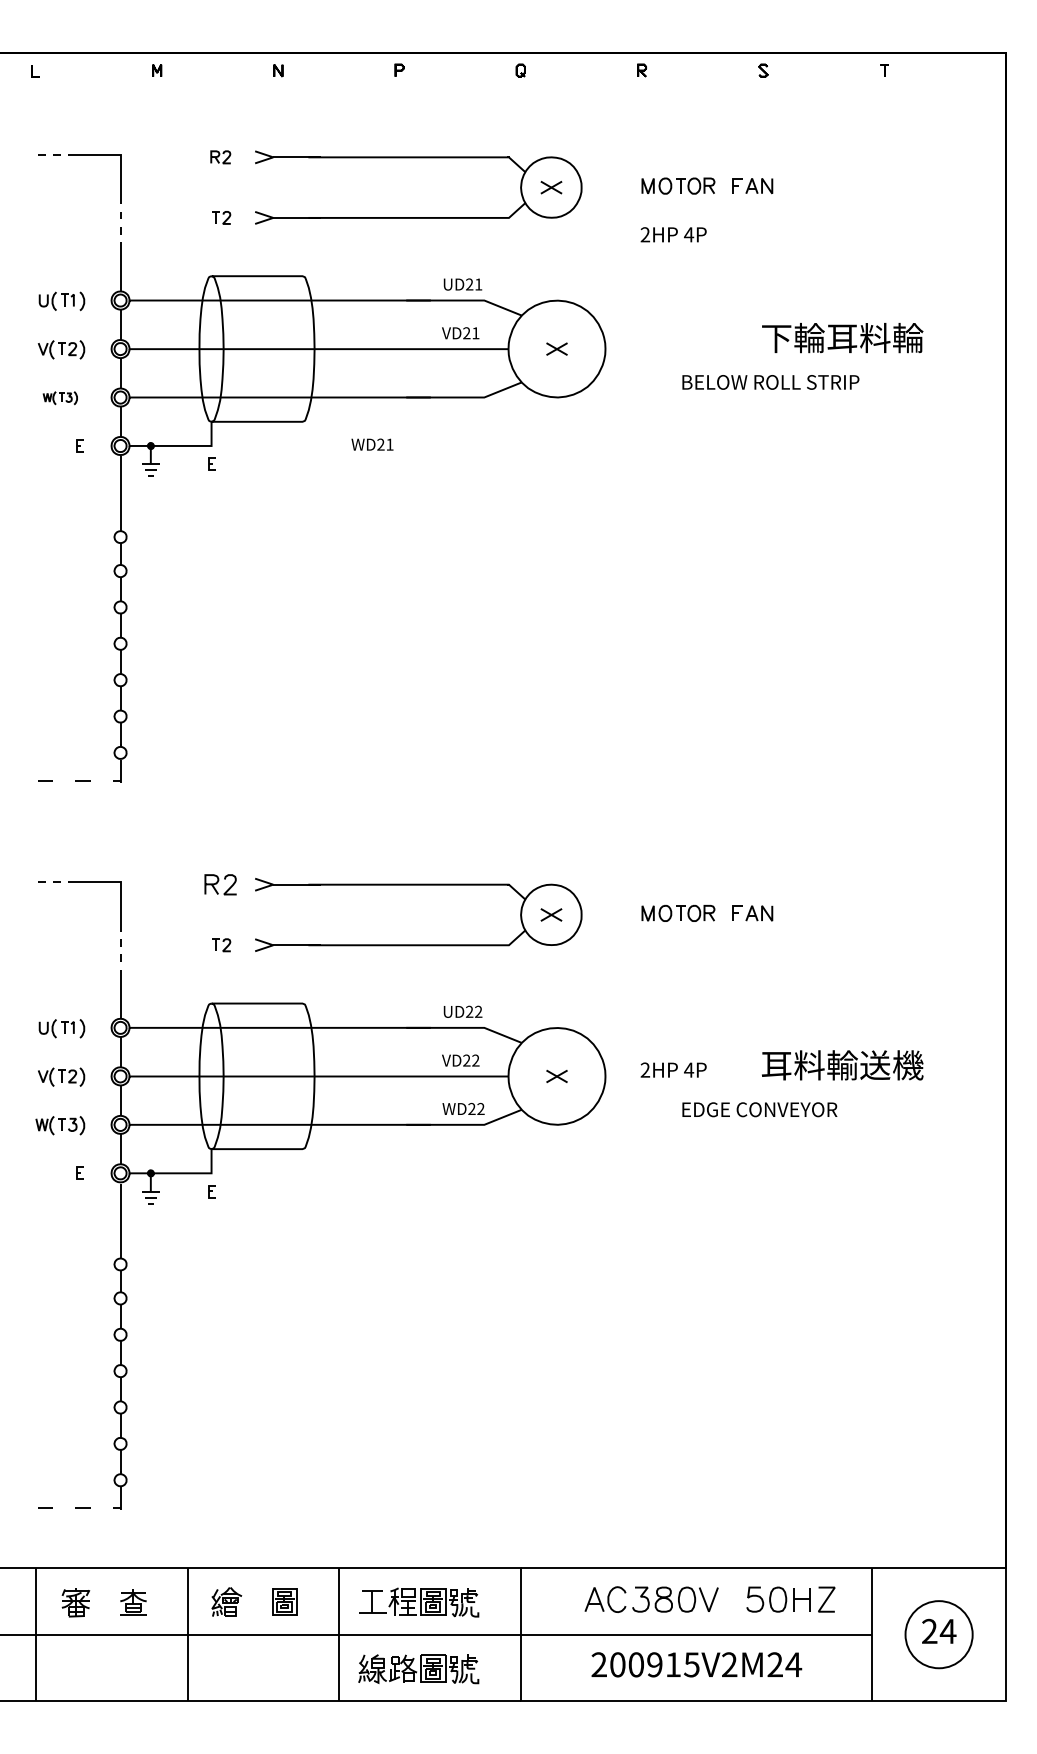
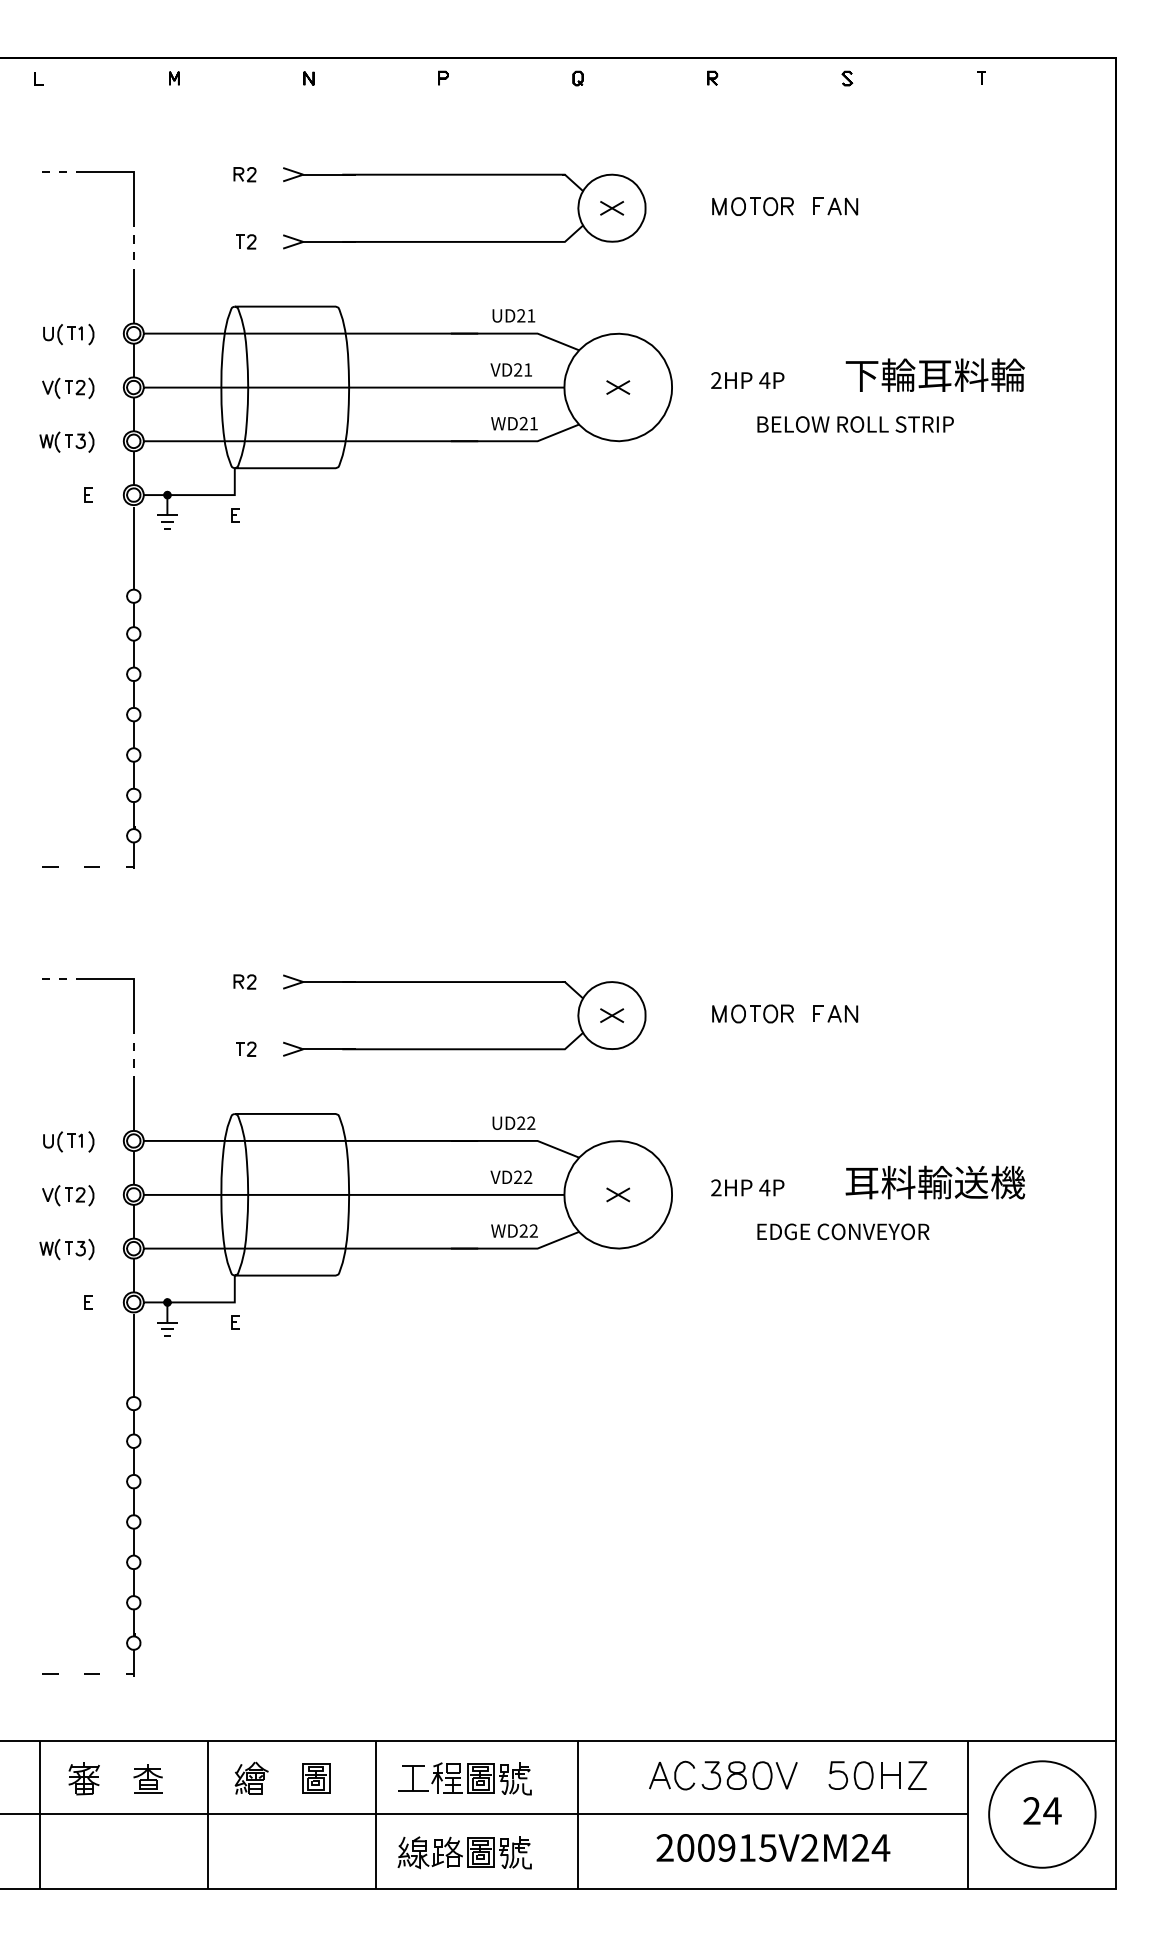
text: (673, 234) -> (747, 380), moved
part: (60, 397) -> (67, 441), size x1.43
text: (372, 444) -> (514, 423), moved
part: (220, 884) -> (244, 981), size x0.62
circle: (939, 1634) -> (1042, 1814), size x1.43

